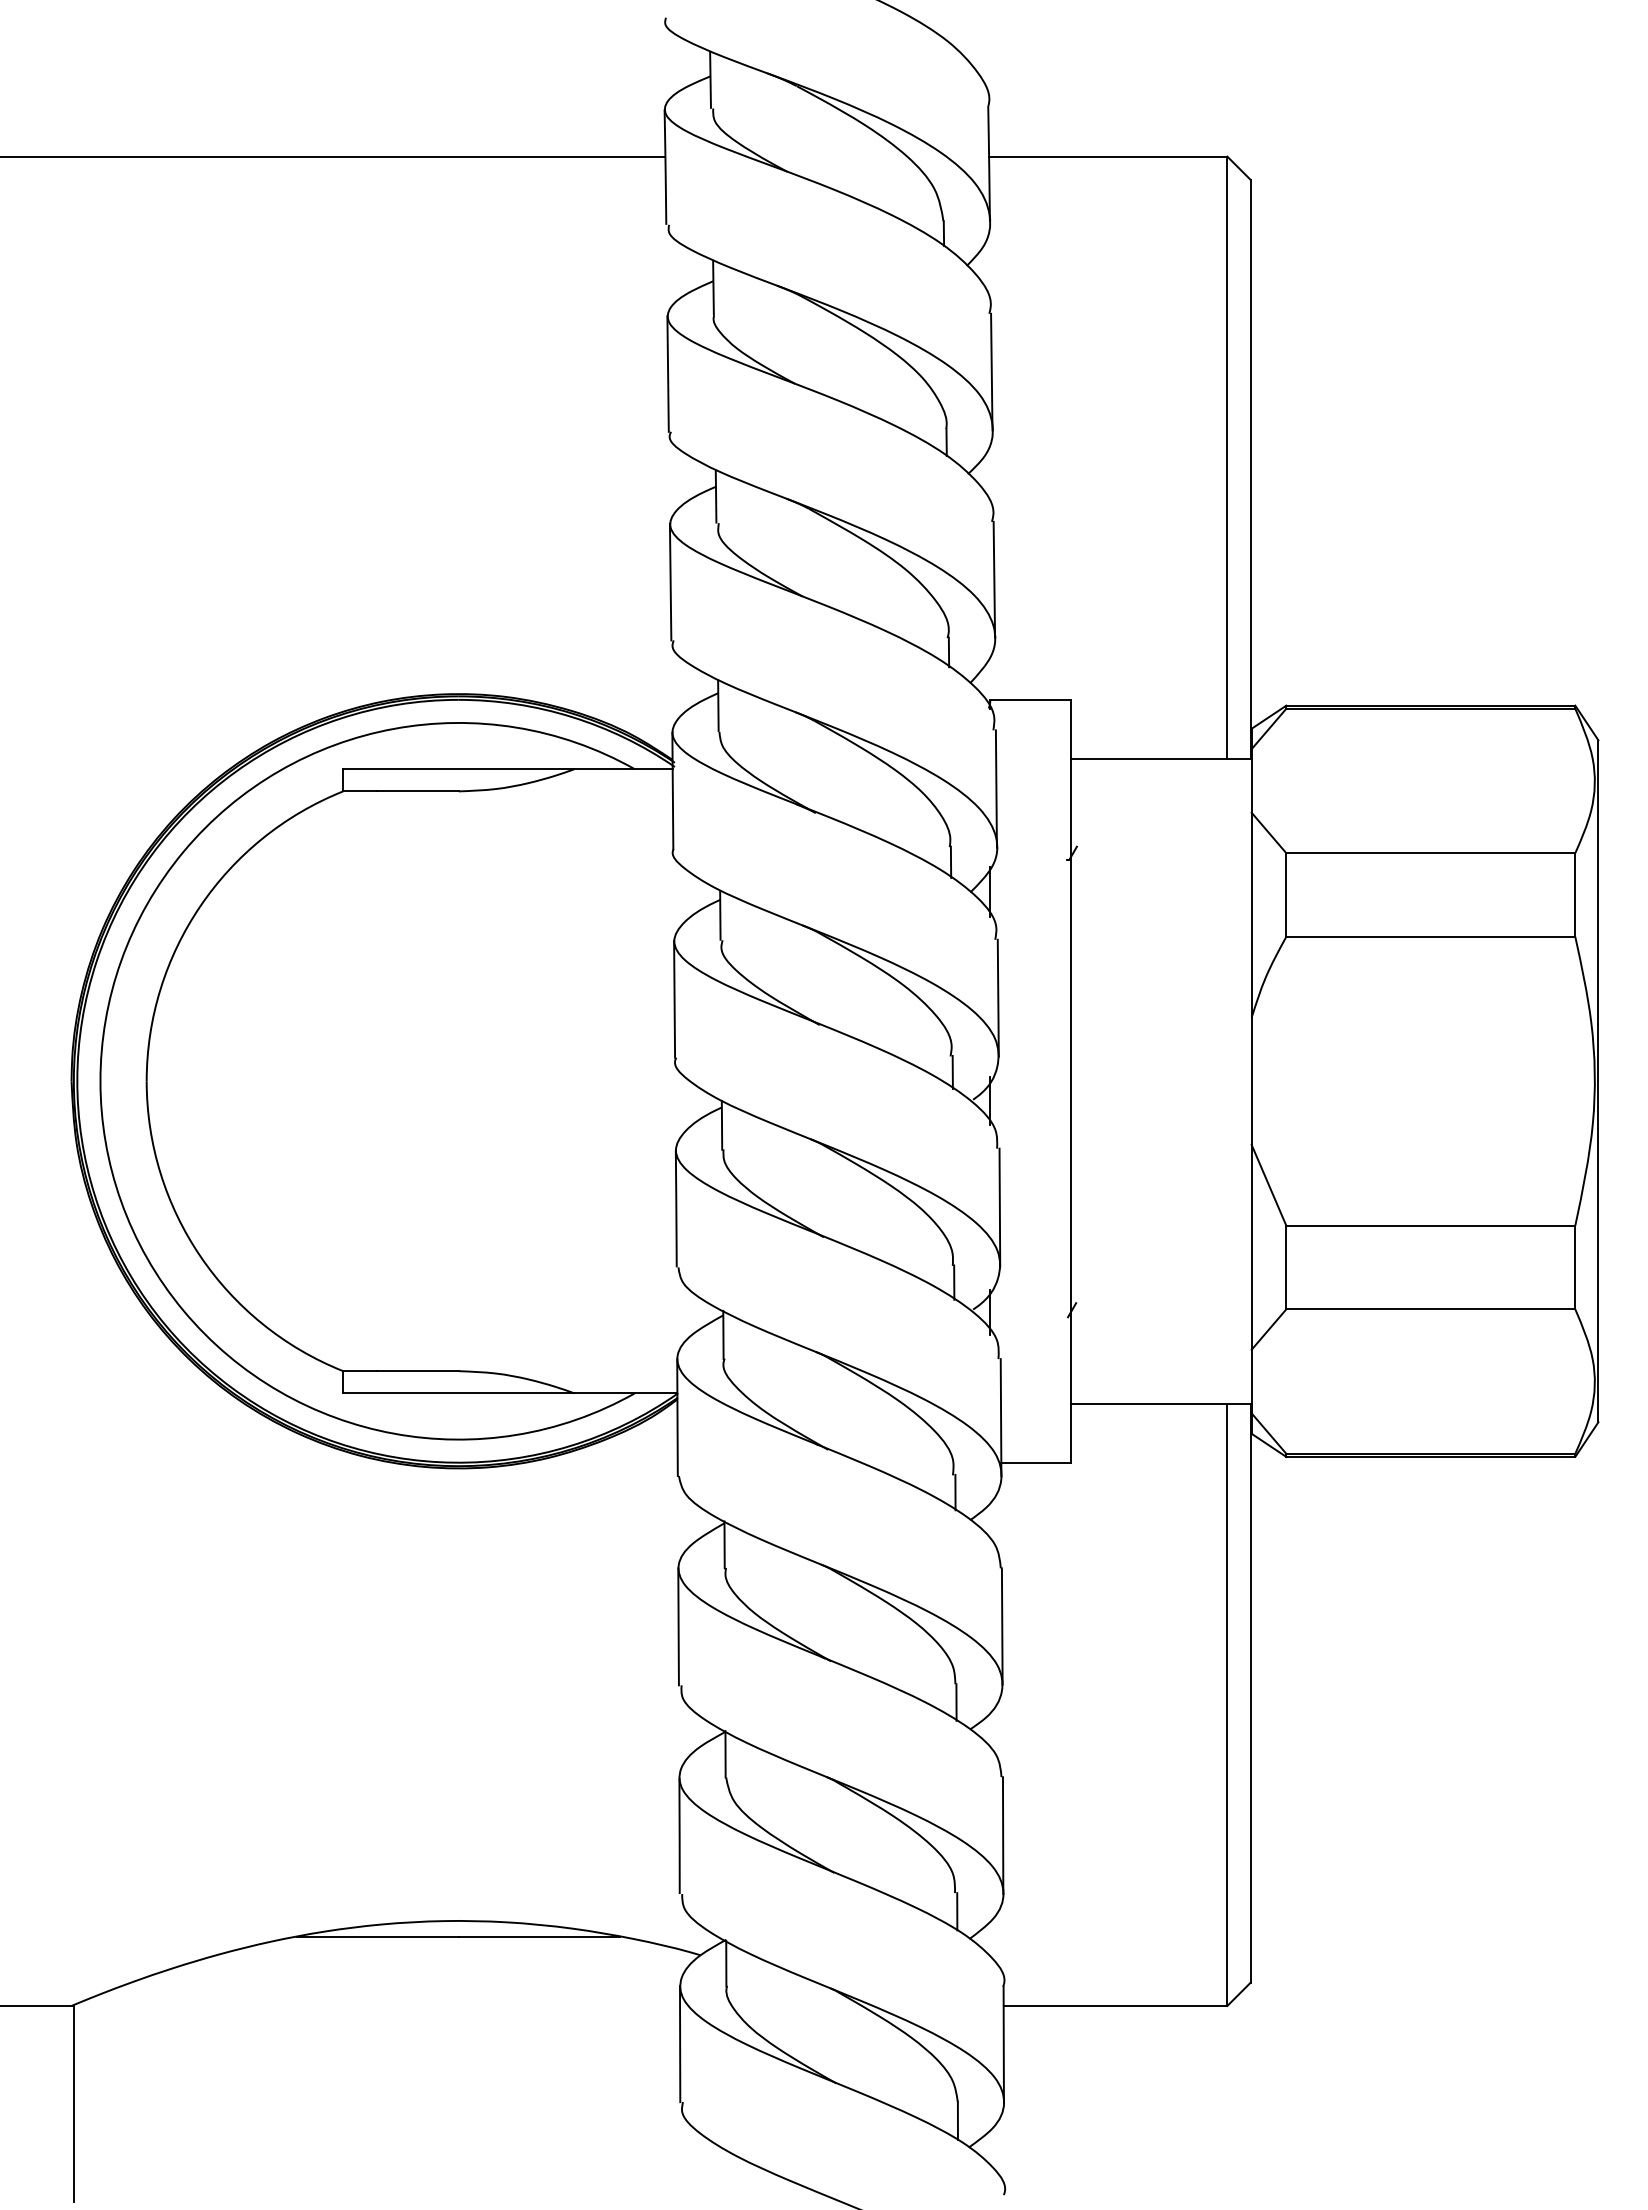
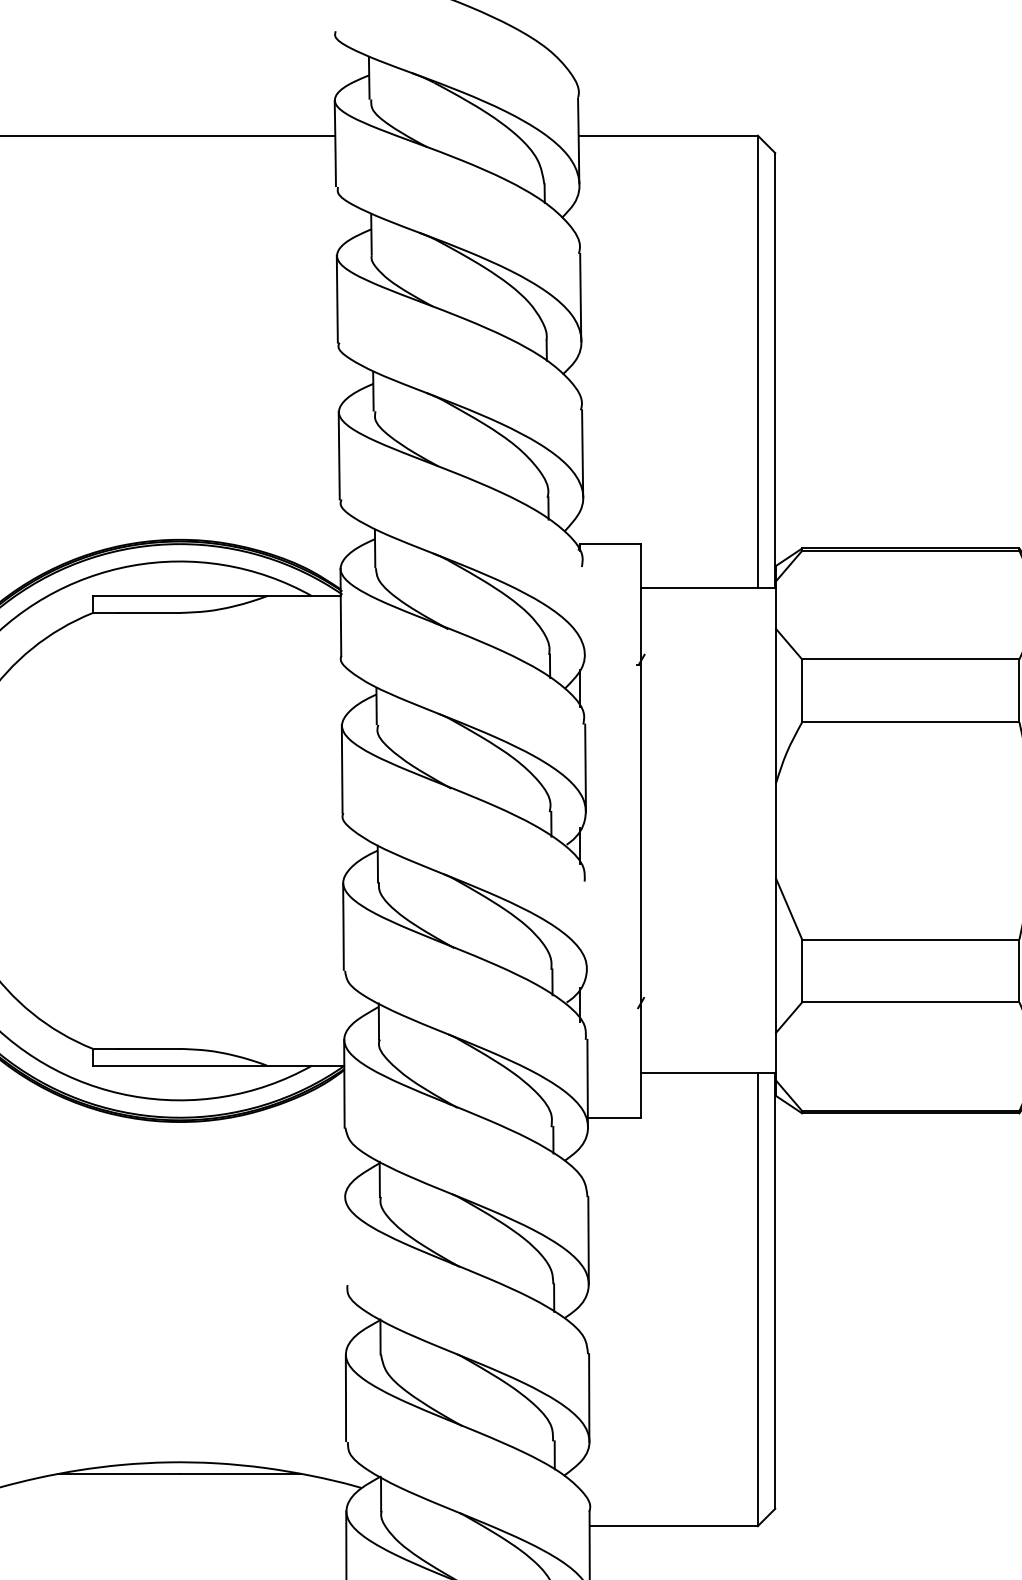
line: (995, 788) -> (583, 610), removed
line: (999, 1207) -> (586, 925), removed
line: (678, 1626) -> (345, 1240), removed

